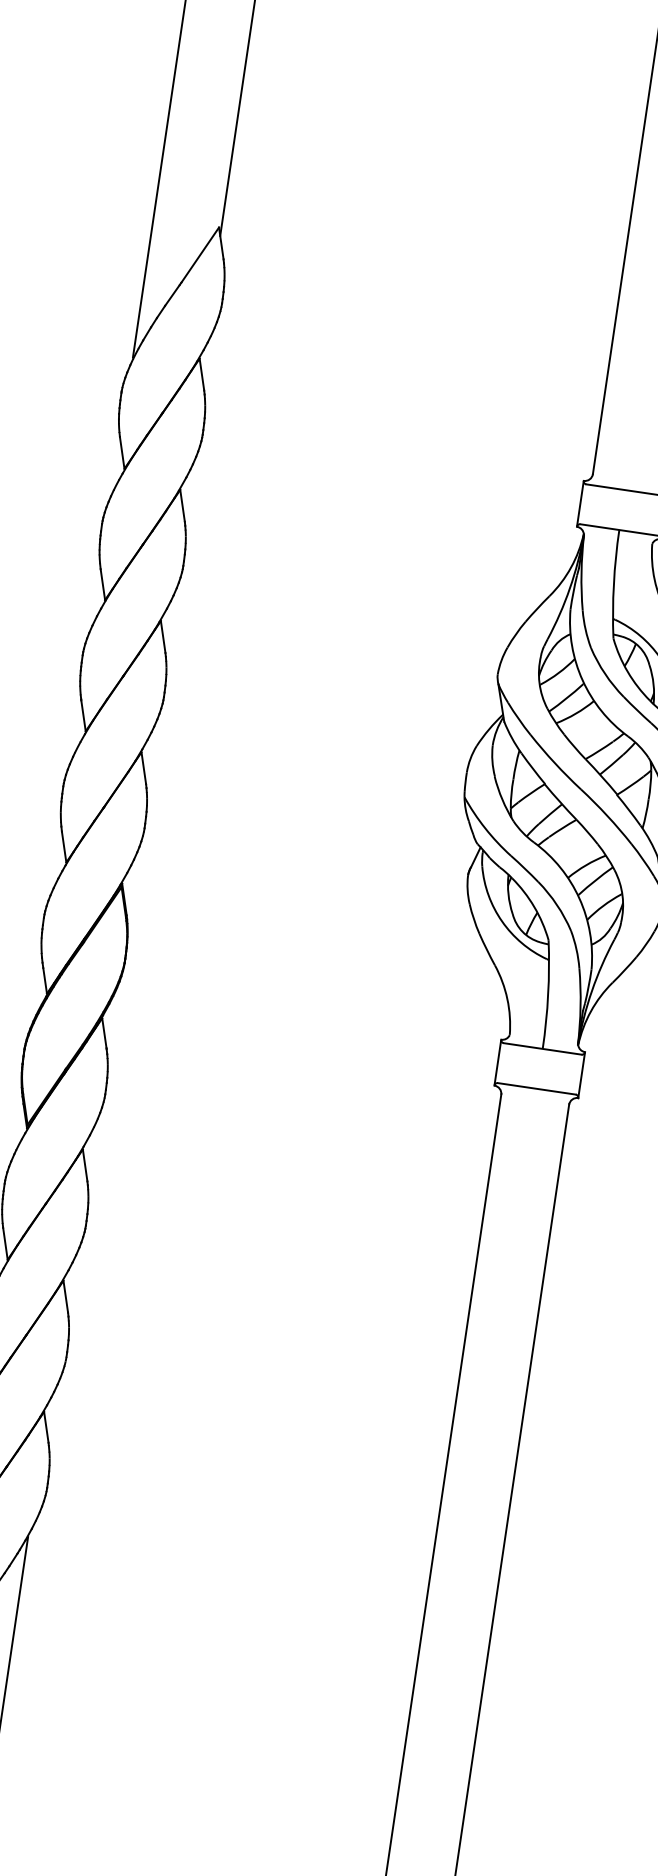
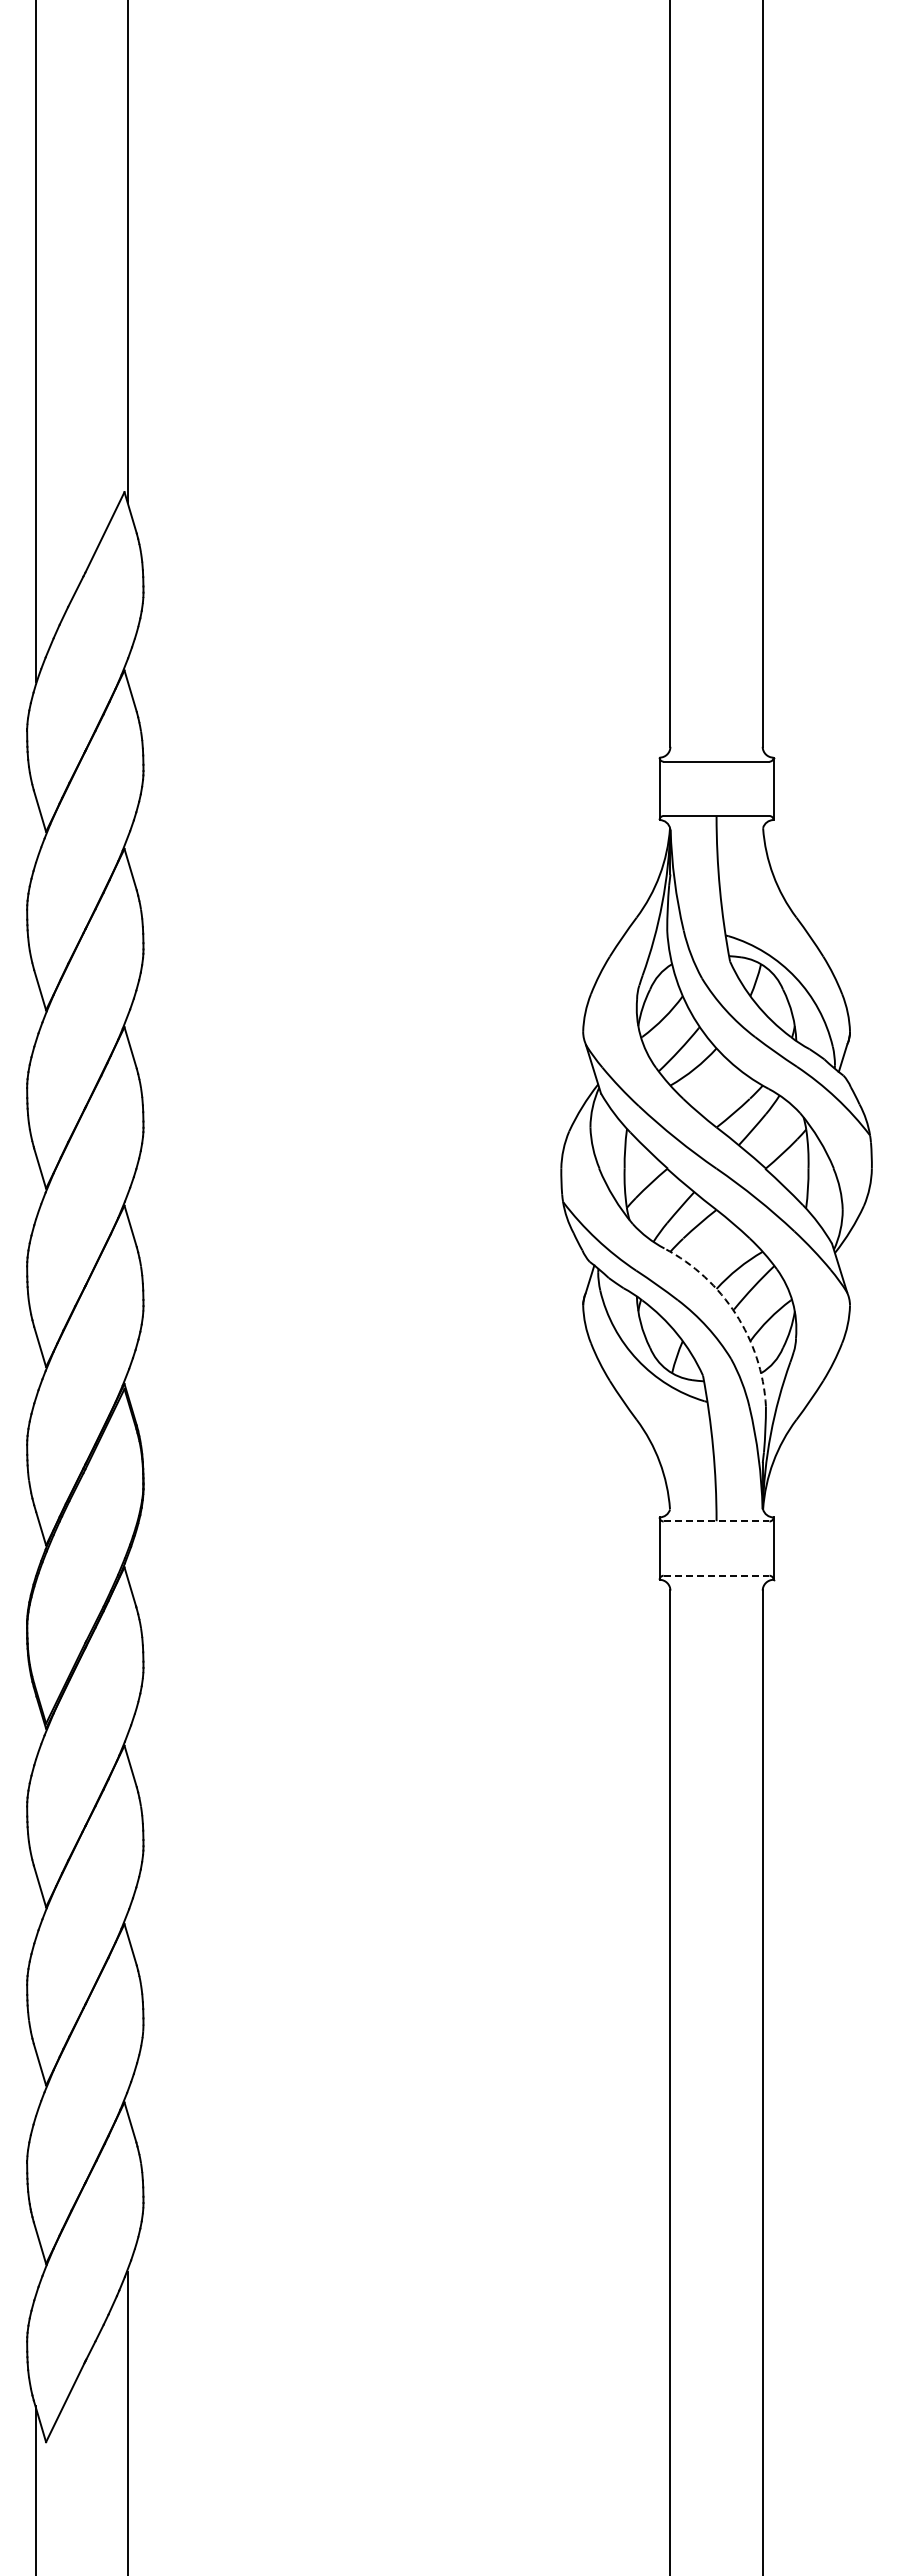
arc: (579, 898) -> (735, 1314), solid -> dashed
line: (542, 1048) -> (716, 1521), solid -> dashed
line: (536, 1088) -> (716, 1575), solid -> dashed

